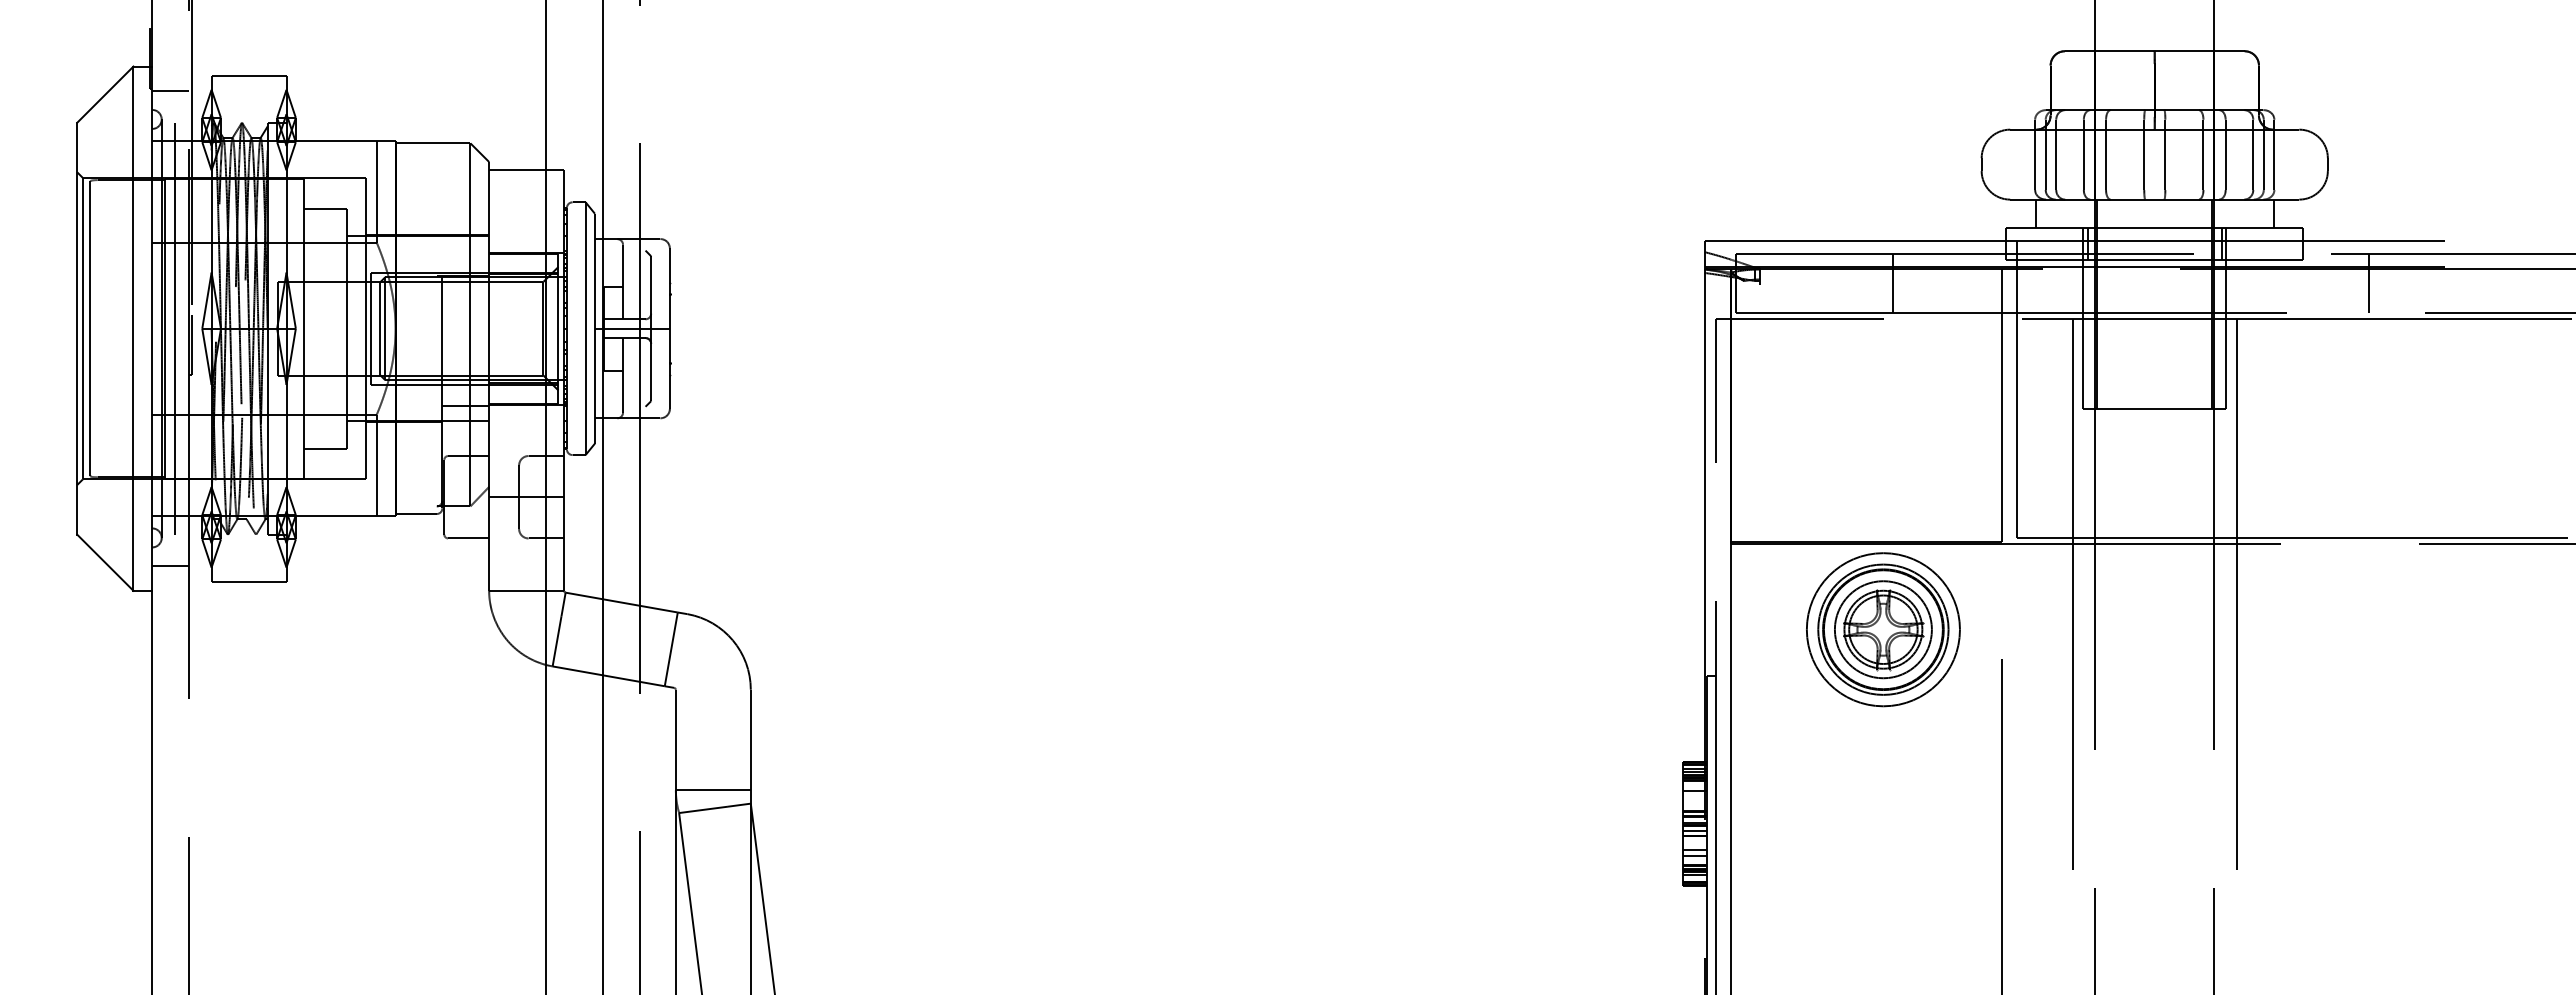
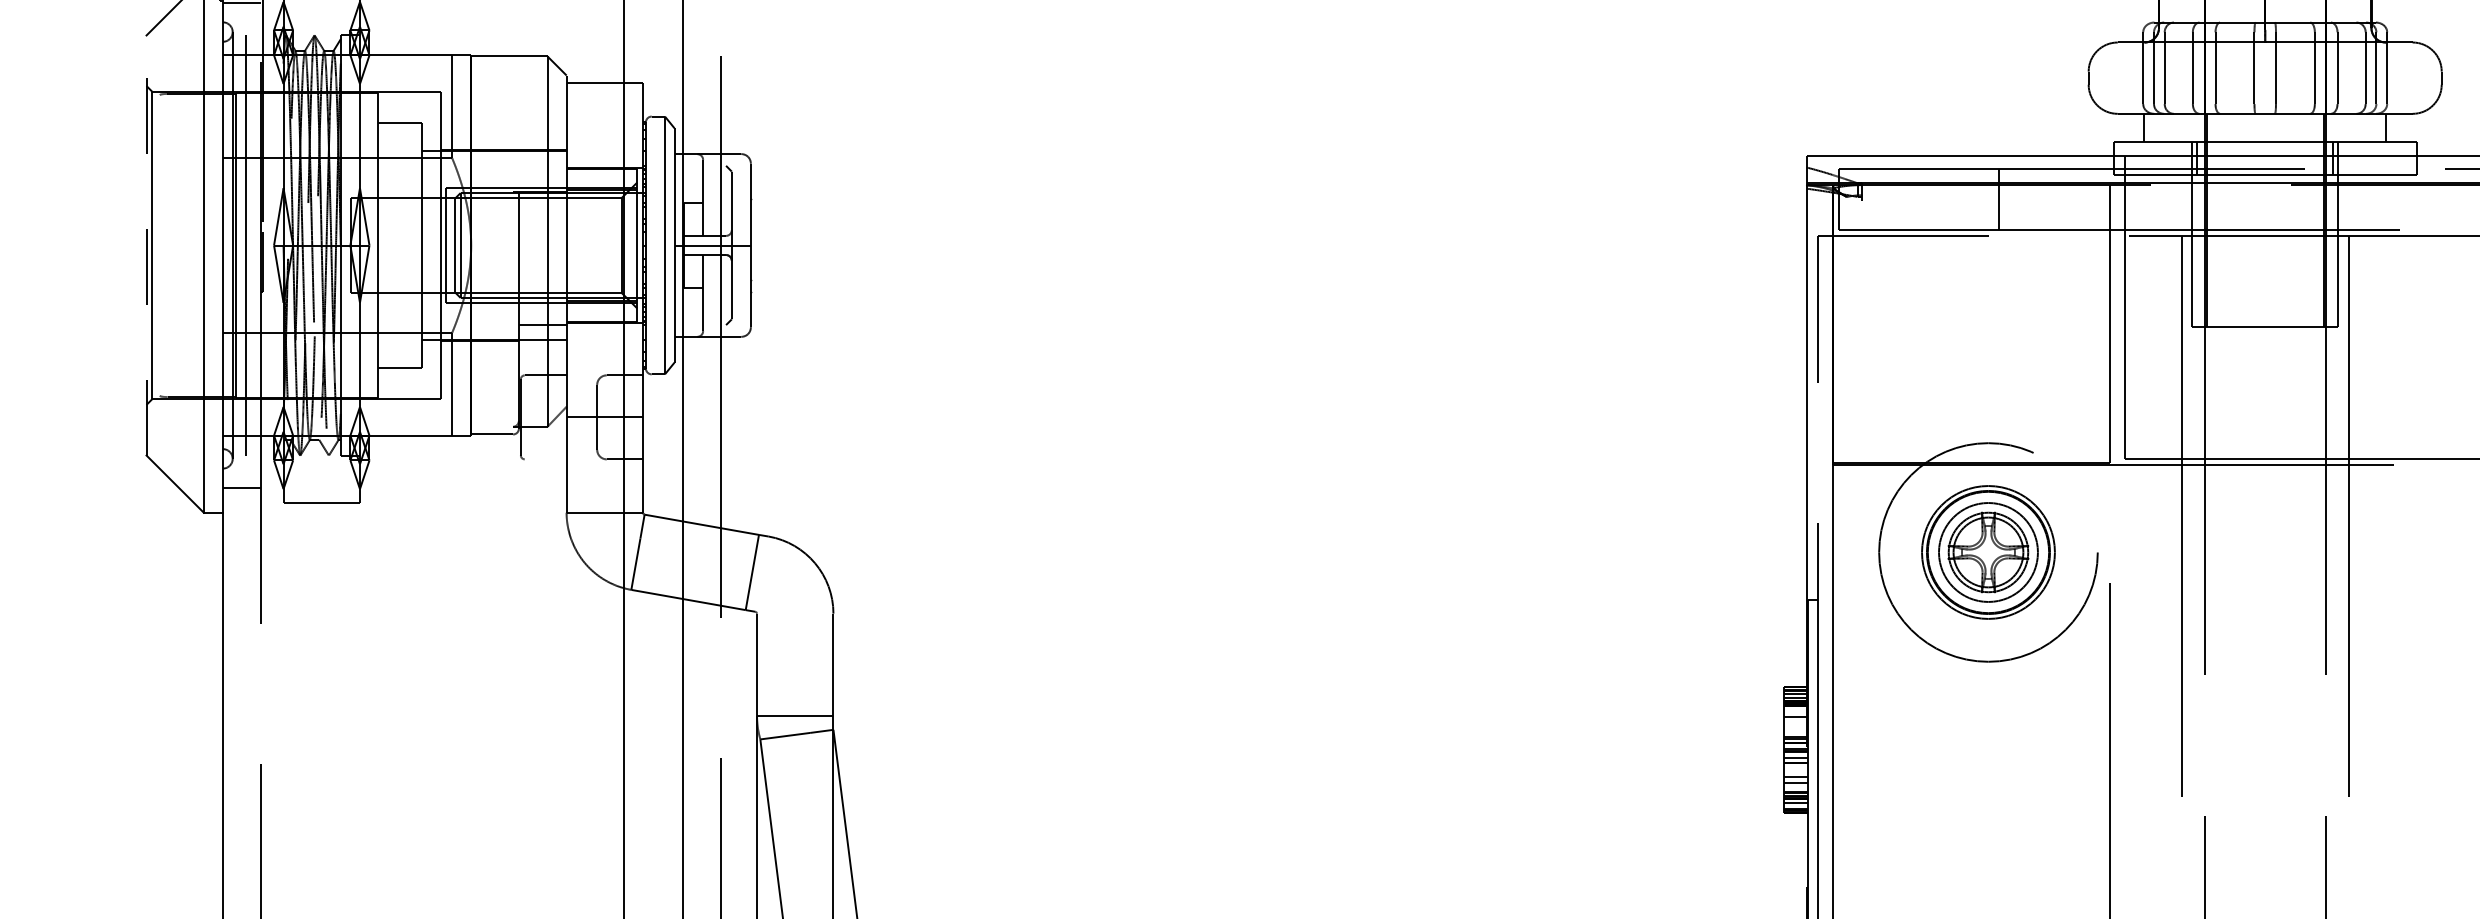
line: (77, 328) -> (146, 245), solid -> dashed
line: (90, 328) -> (160, 245), removed
line: (468, 538) -> (545, 459), removed
circle: (1882, 629) -> (1987, 552), size x1.4

